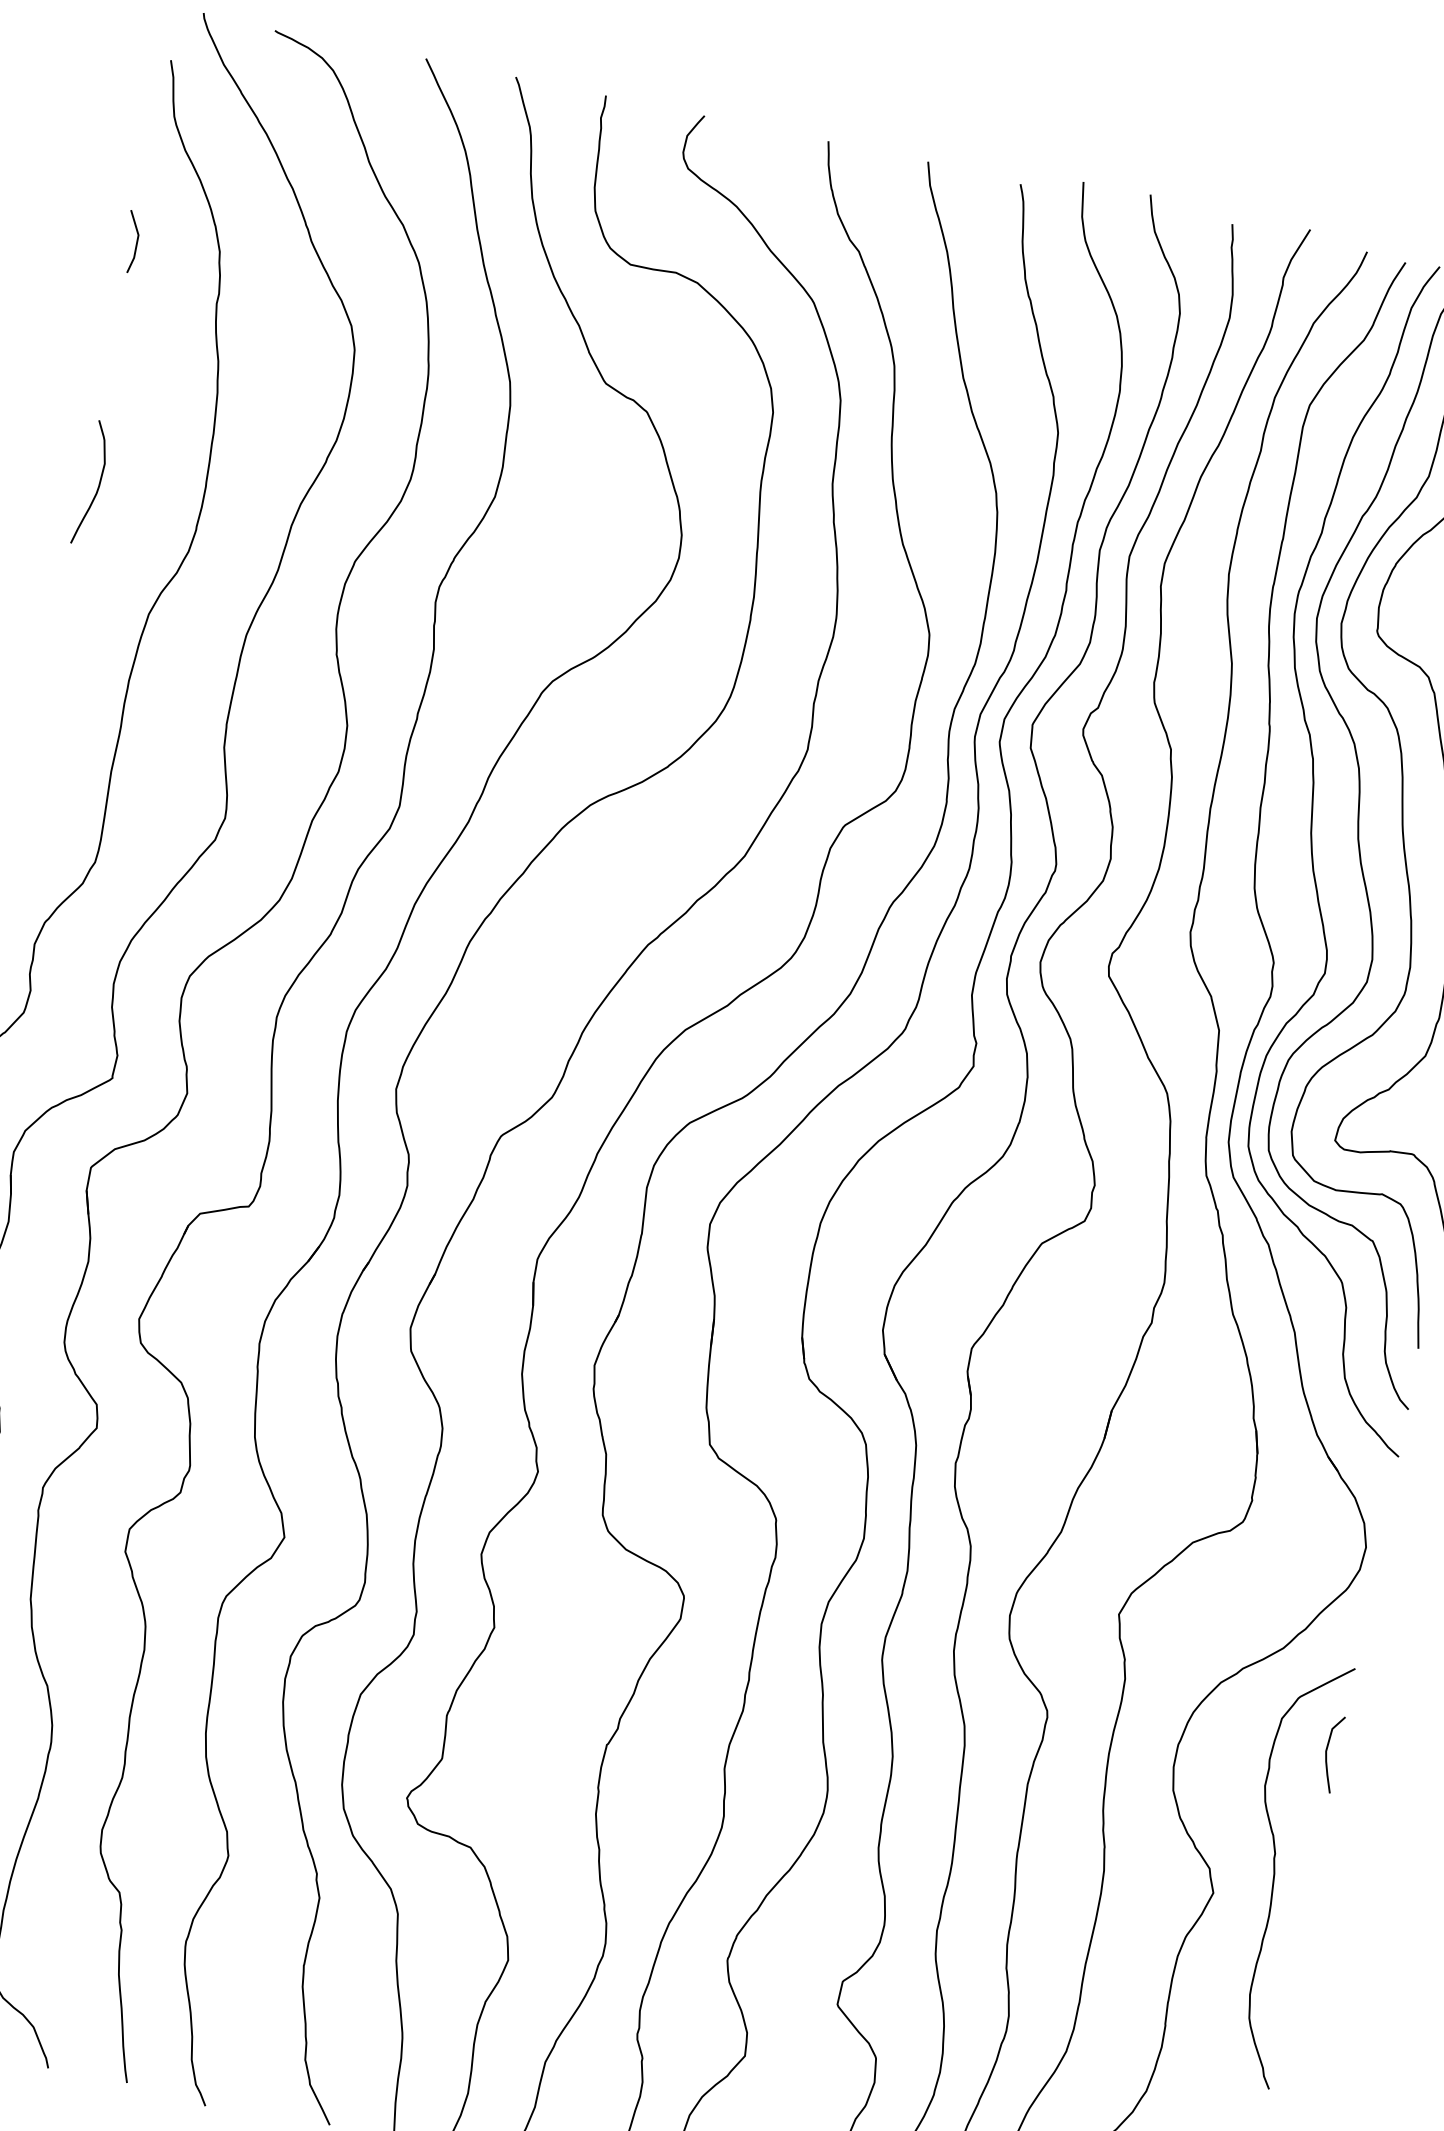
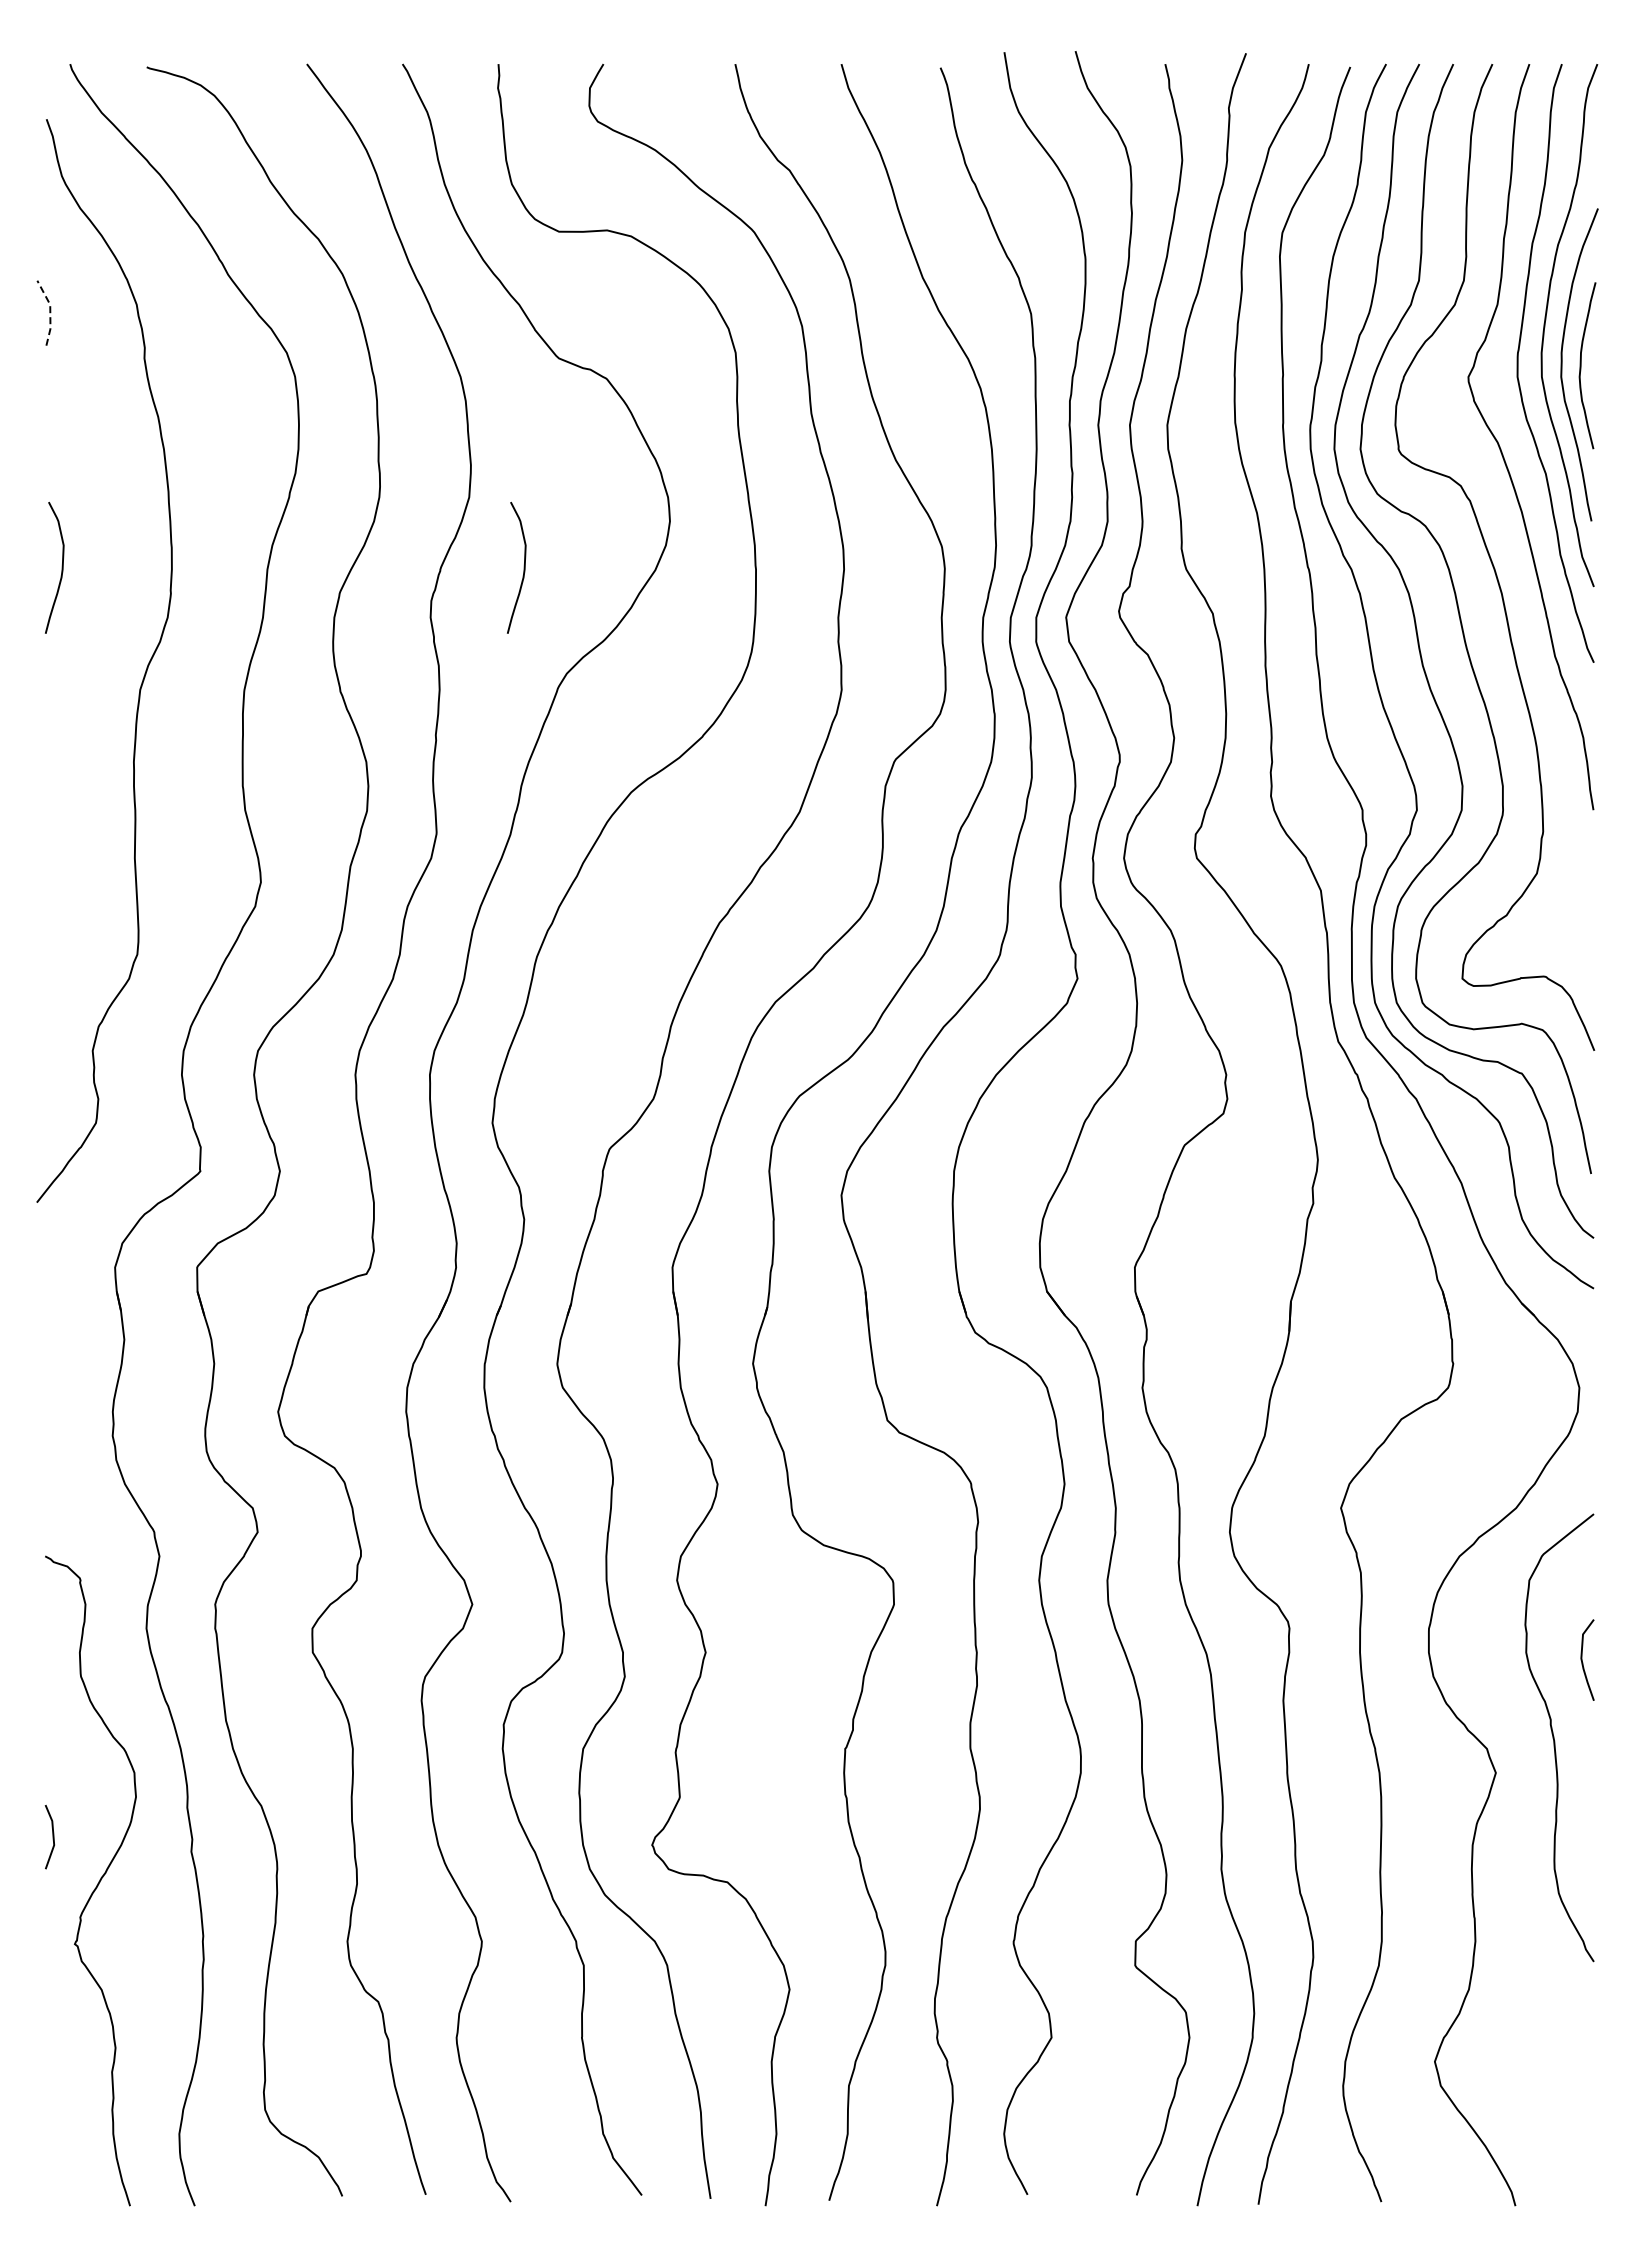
line: (137, 241) -> (50, 311), solid -> dashed
curve: (532, 573) -> (523, 567), added
curve: (1327, 1752) -> (1582, 1659), moved

